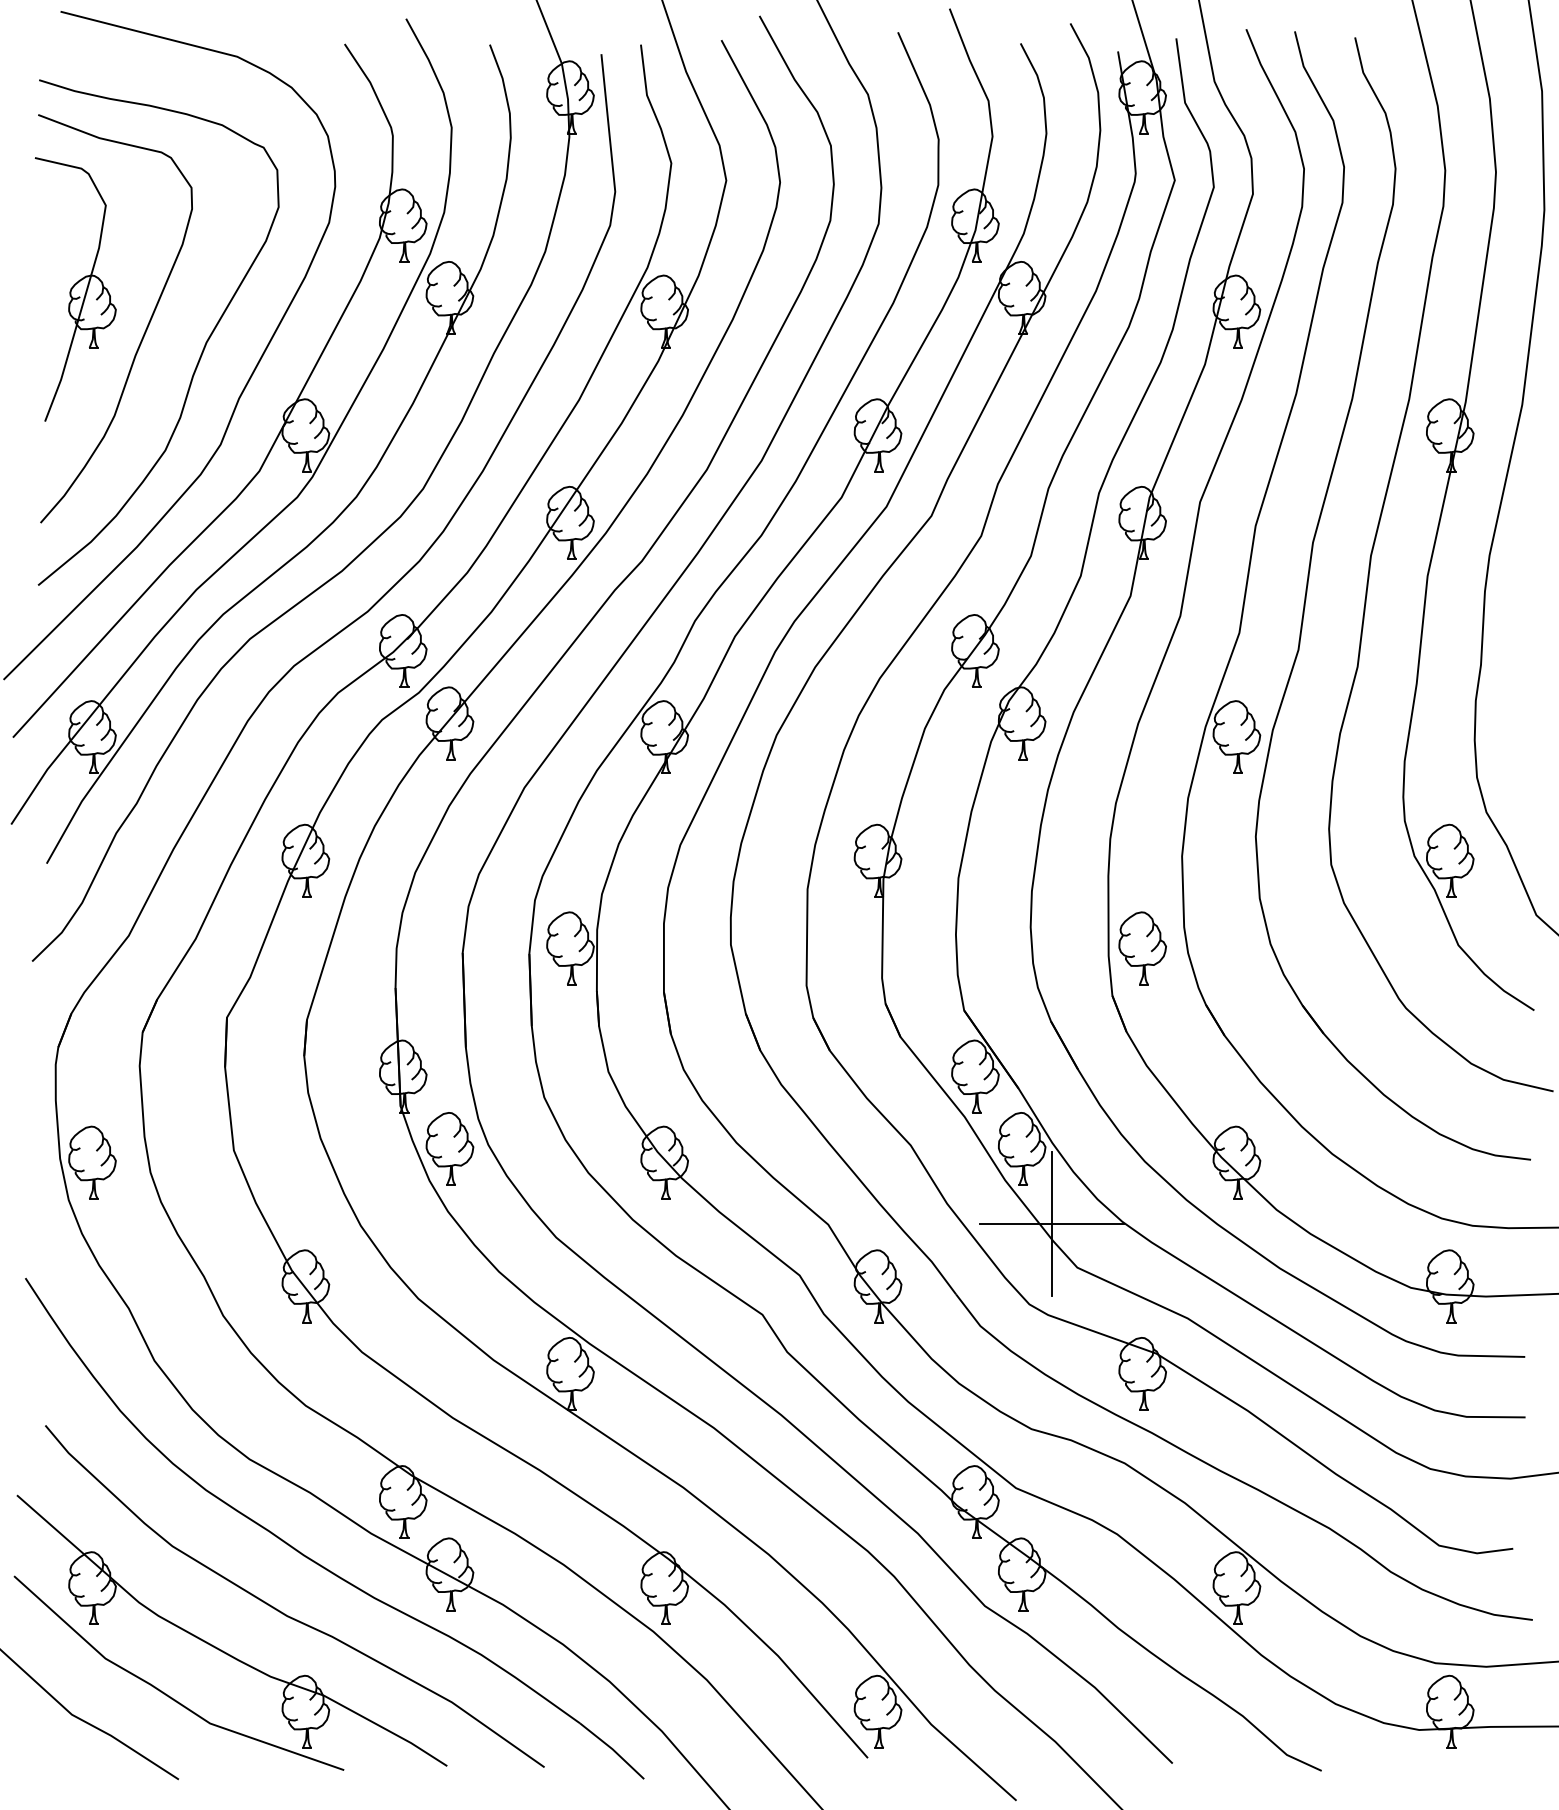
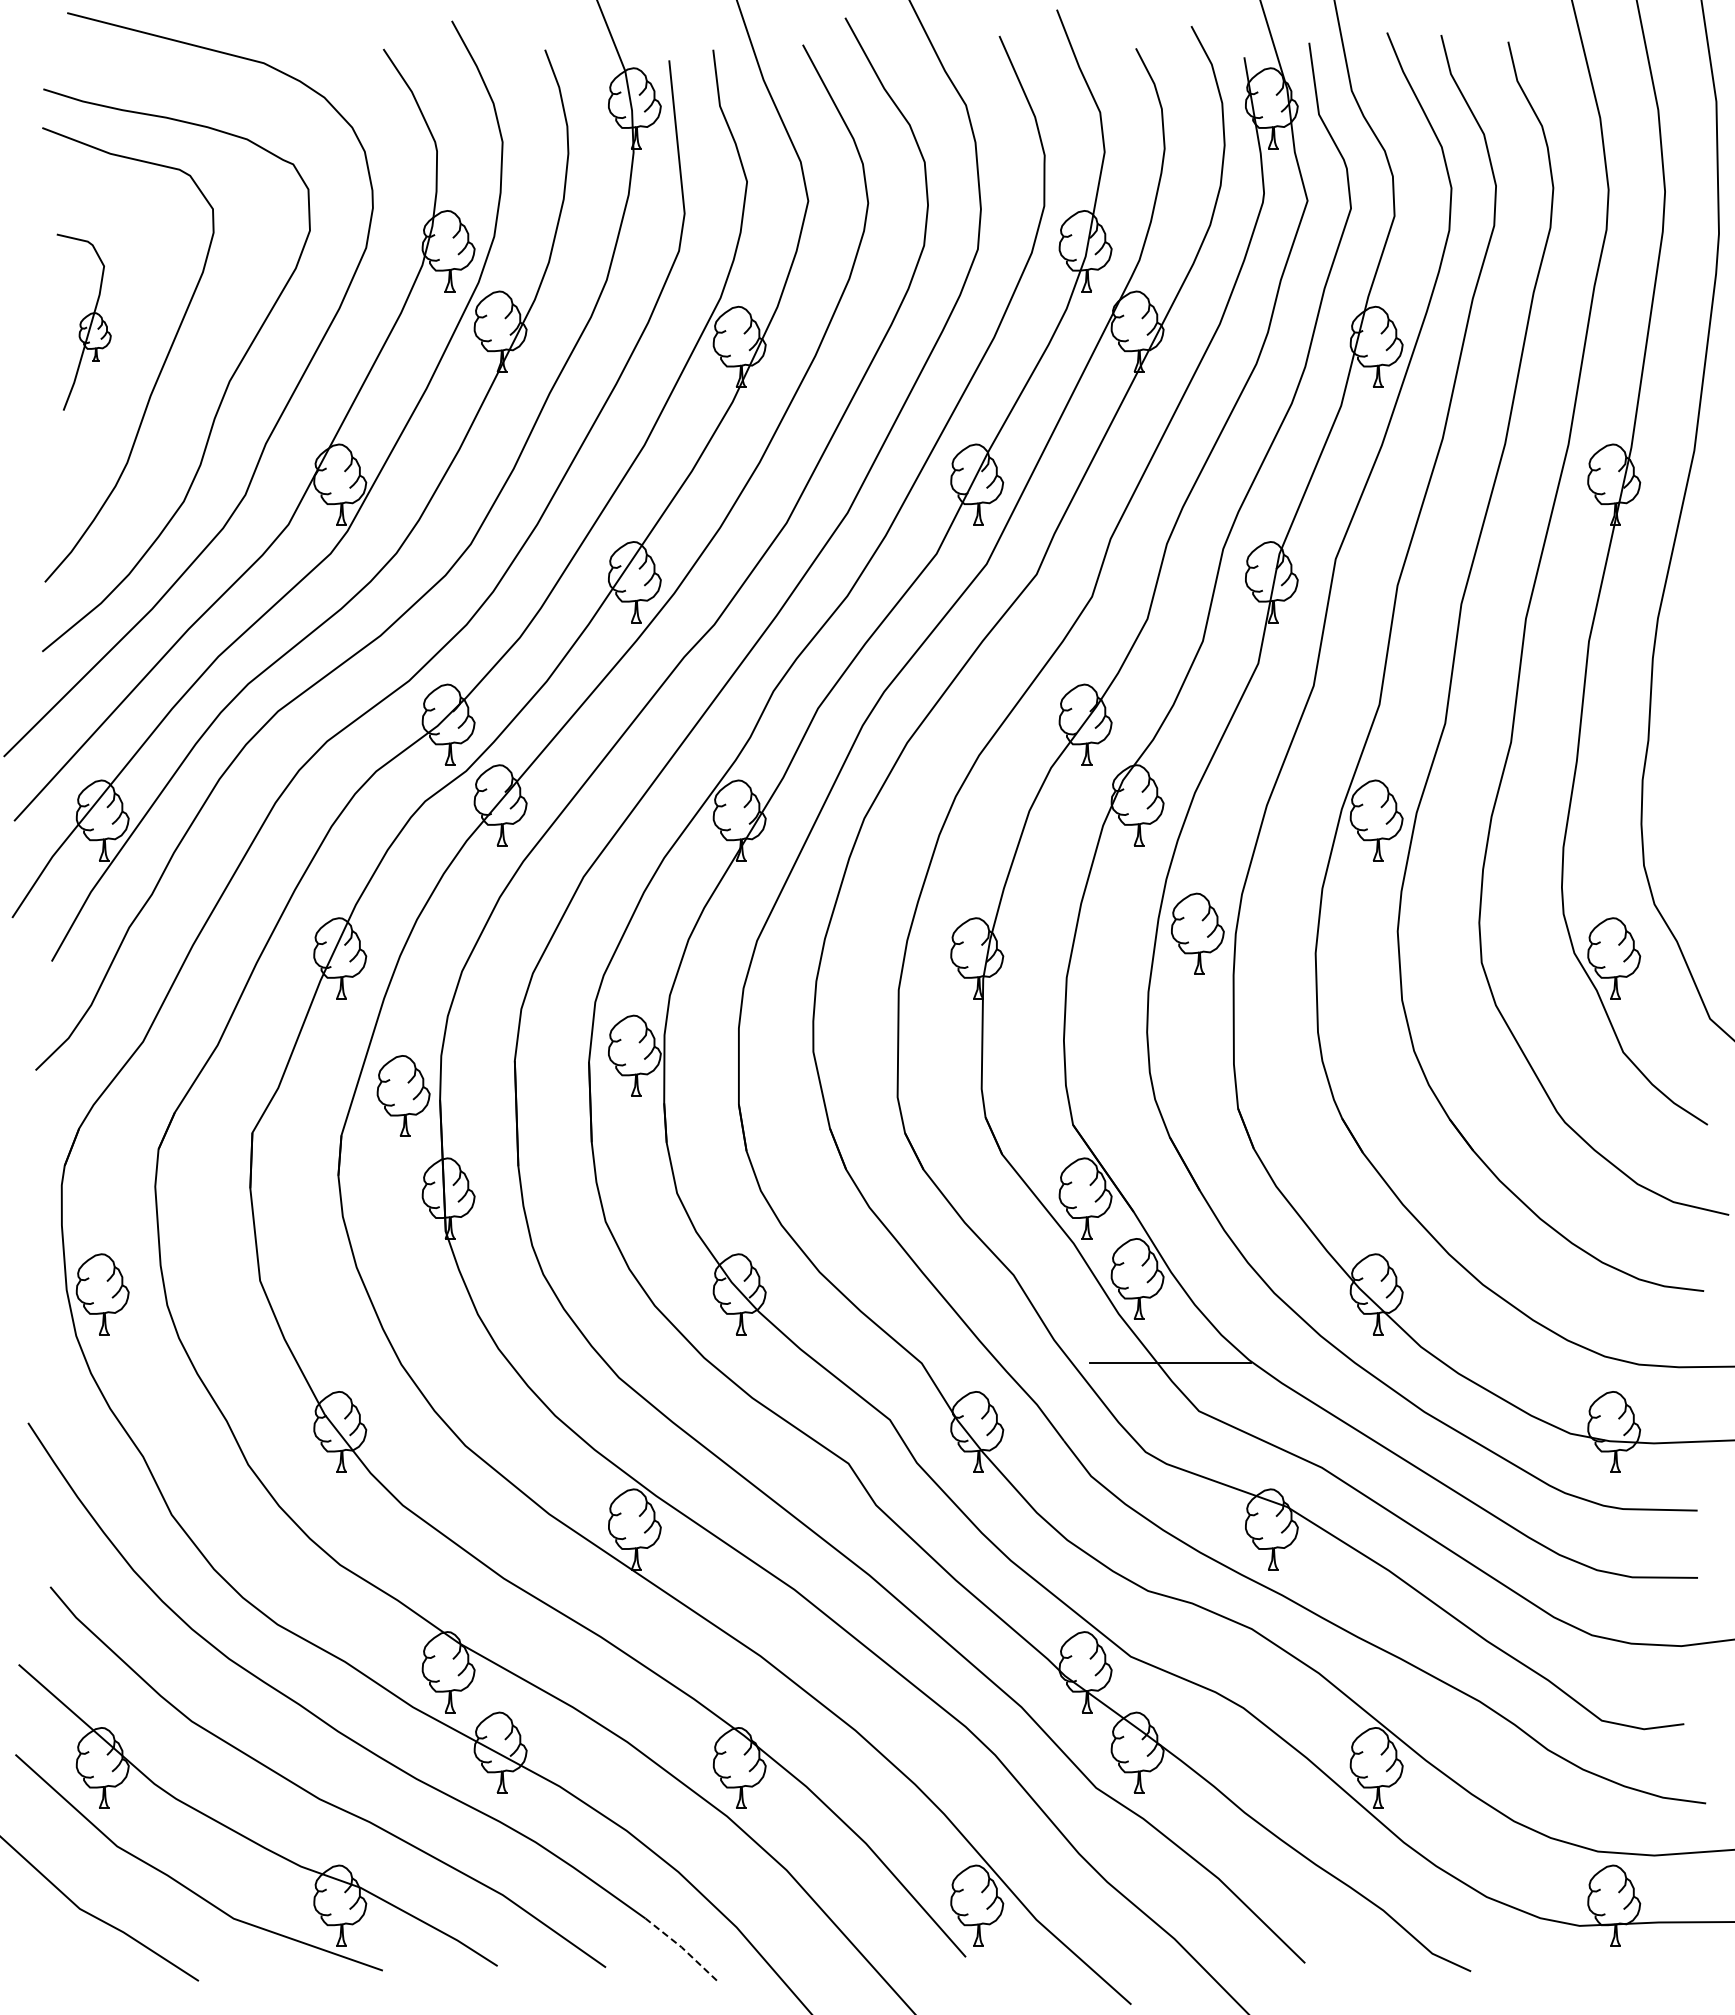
part: (75, 289) -> (83, 322), size x0.6
part: (1142, 948) -> (1197, 933), moved
part: (449, 1148) -> (403, 1095), moved
line: (1051, 1223) -> (1170, 1362), removed
line: (612, 1749) -> (681, 1947), solid -> dashed

